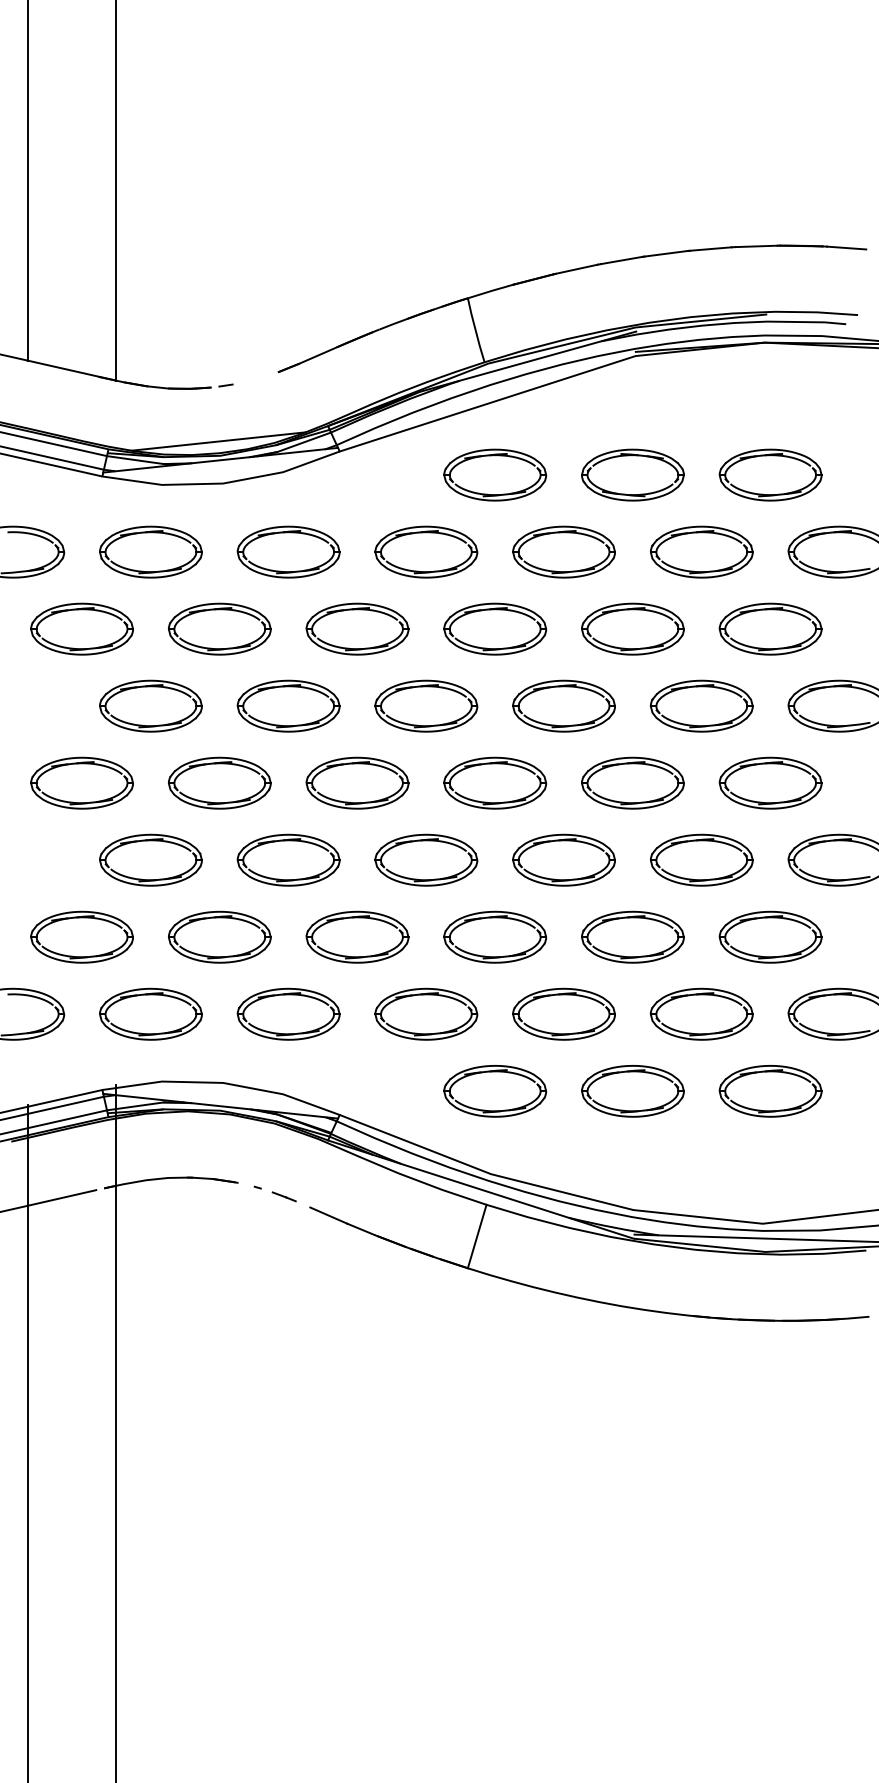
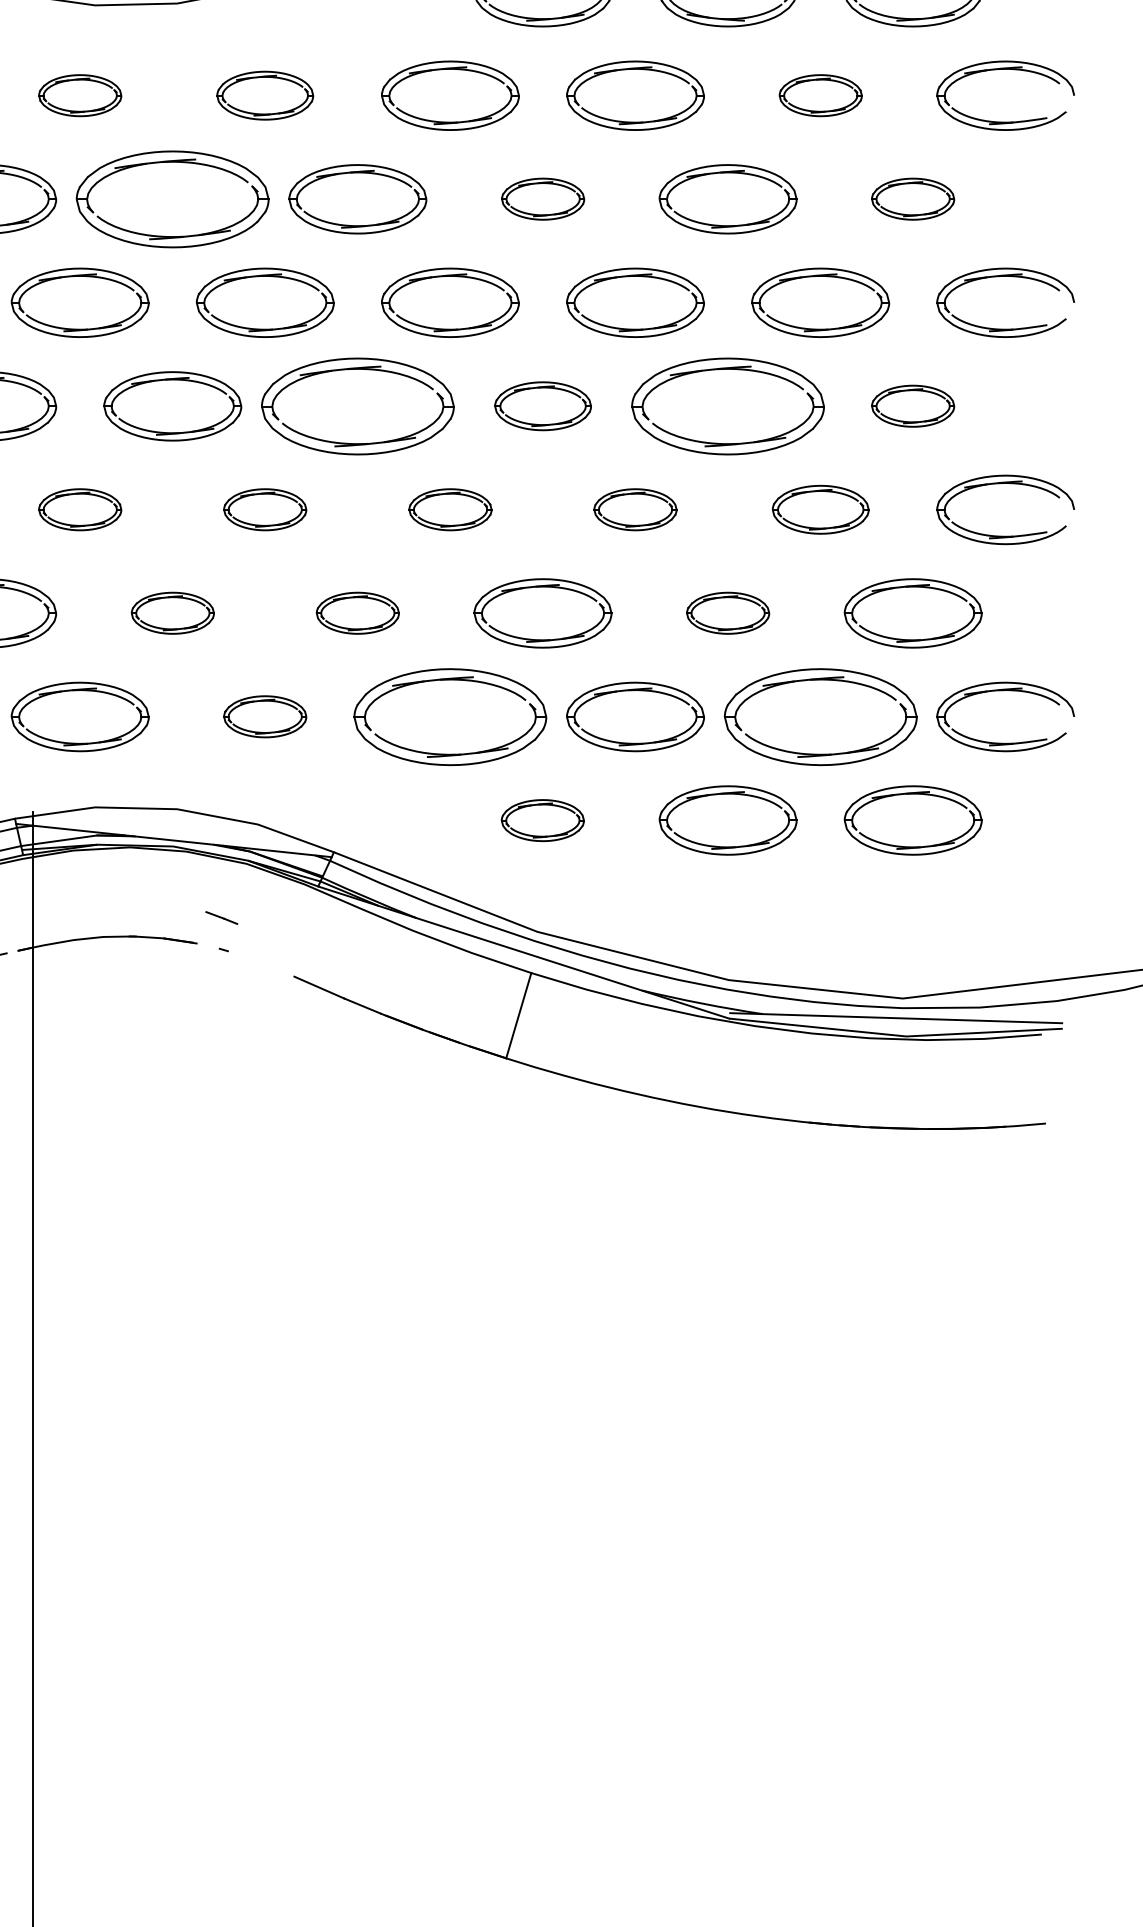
part: (150, 551) -> (79, 94), size x0.6
part: (288, 551) -> (265, 94), size x0.7
part: (701, 551) -> (820, 94), size x0.6
part: (219, 628) -> (172, 198), size x1.4
part: (495, 628) -> (543, 198), size x0.6
part: (770, 628) -> (913, 198), size x0.6
part: (357, 782) -> (357, 405), size x1.4
part: (495, 782) -> (543, 405), size x0.7
part: (632, 782) -> (727, 405), size x1.4
part: (770, 782) -> (913, 405), size x0.6
part: (150, 859) -> (79, 508), size x0.6
part: (288, 859) -> (265, 508), size x0.6
part: (426, 859) -> (450, 508), size x0.6
part: (563, 859) -> (634, 508), size x0.6
part: (701, 859) -> (820, 508), size x0.7
part: (219, 936) -> (172, 612), size x0.6
part: (357, 936) -> (357, 612), size x0.6
part: (632, 936) -> (727, 612), size x0.6
part: (288, 1013) -> (265, 715), size x0.6
part: (426, 1013) -> (450, 715), size x1.4
part: (701, 1013) -> (820, 715), size x1.4
part: (494, 1091) -> (542, 820), size x0.6
line: (283, 1196) -> (220, 917), moved

